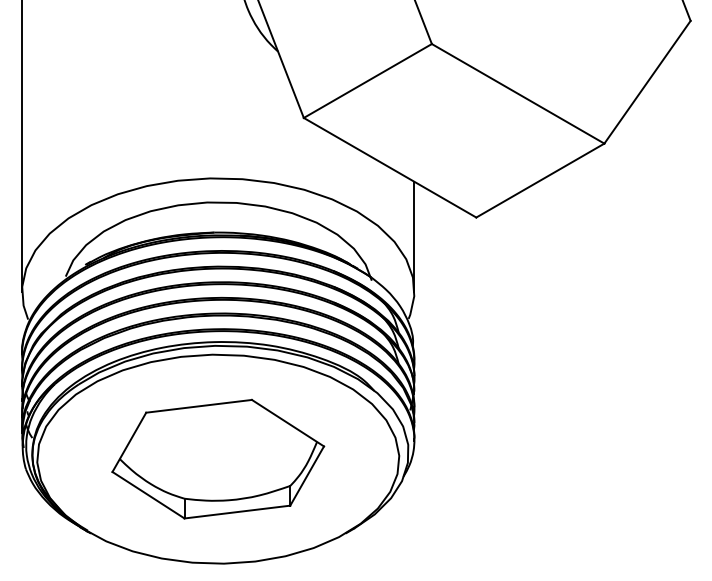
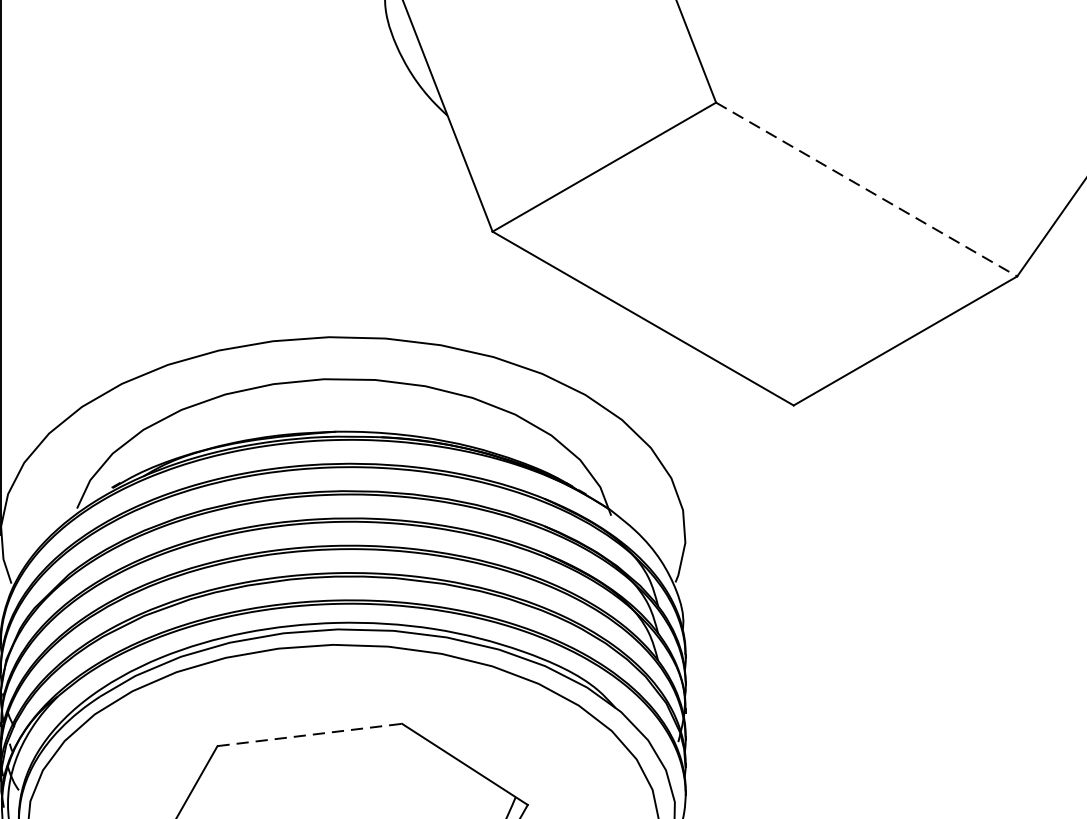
line: (518, 93) -> (867, 188), solid -> dashed
line: (414, 236) -> (685, 438), removed
line: (199, 406) -> (310, 735), solid -> dashed

